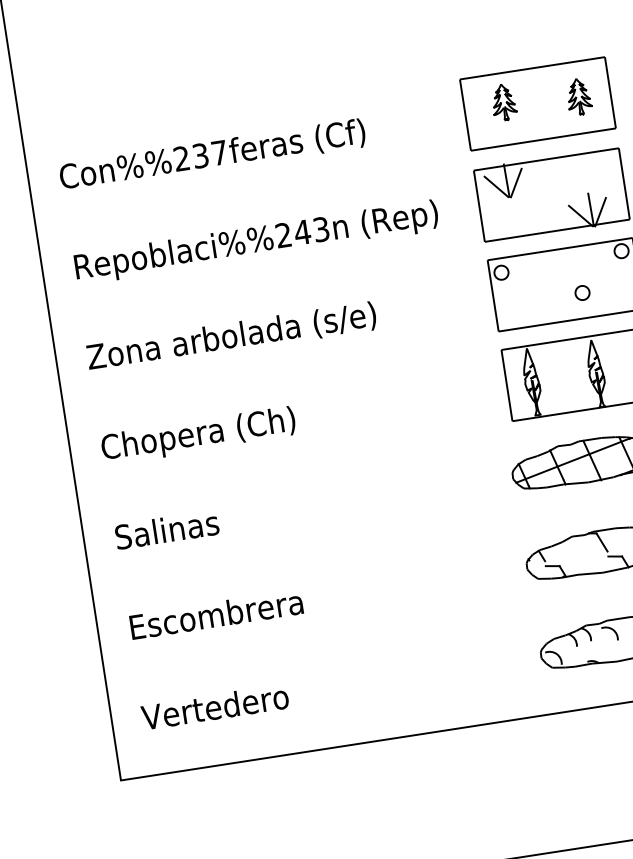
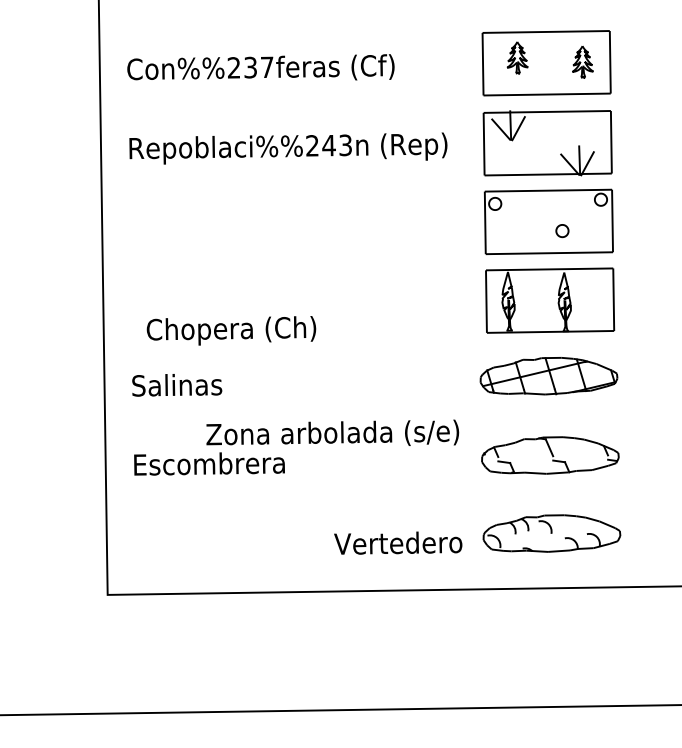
text: (231, 335) -> (332, 432), moved
text: (198, 435) -> (231, 330), moved
text: (215, 706) -> (398, 542), moved

